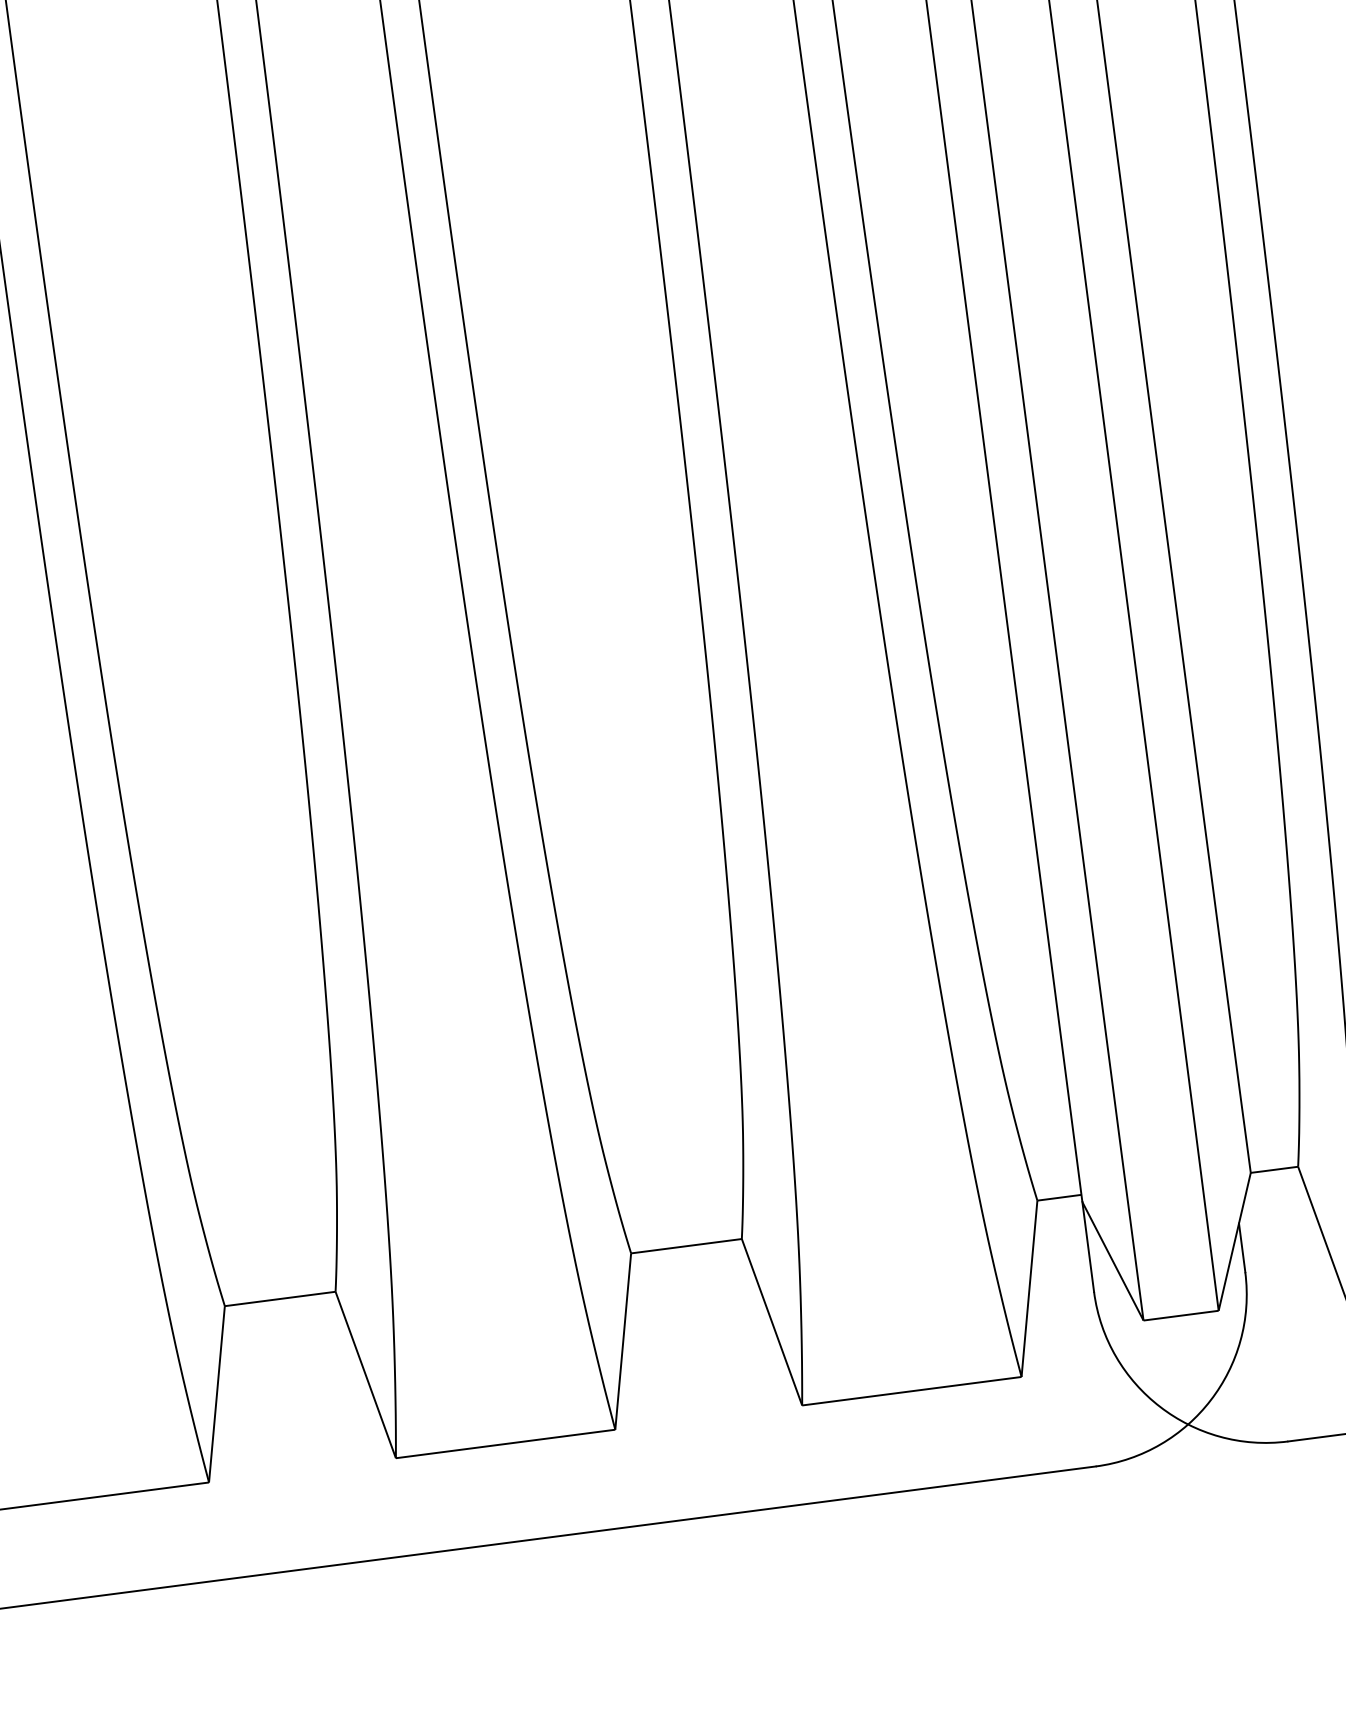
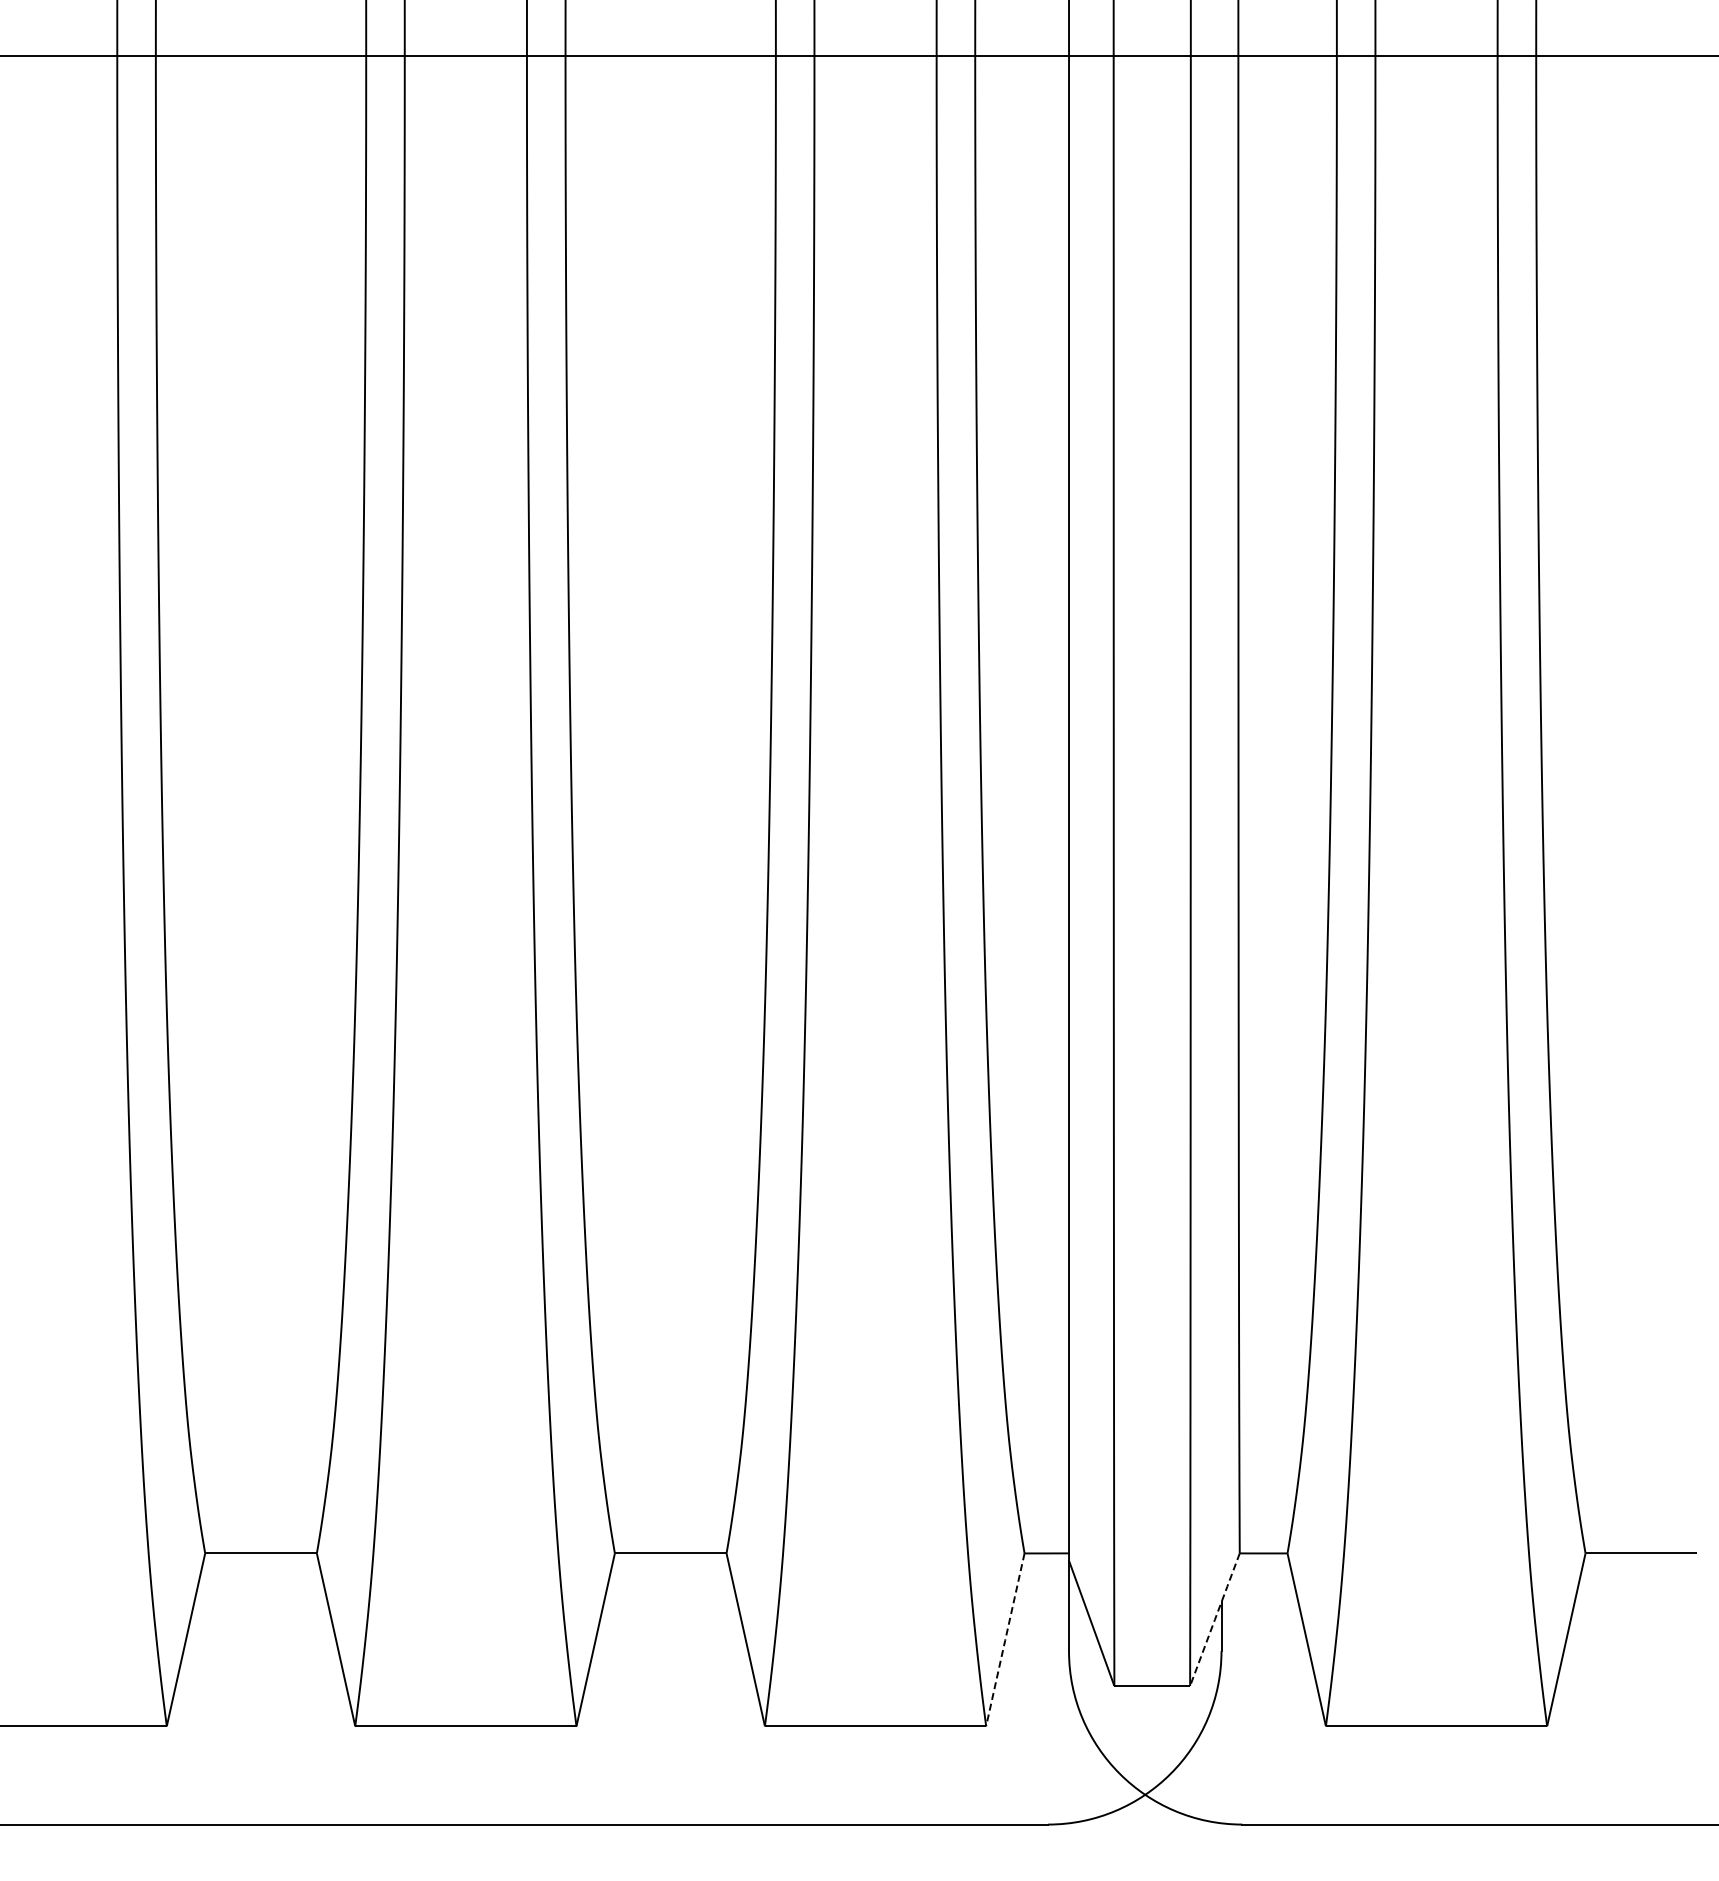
line: (1234, 1241) -> (1214, 1619), solid -> dashed
line: (1029, 1288) -> (1005, 1639), solid -> dashed

